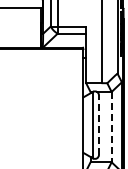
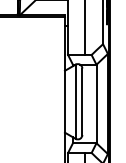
line: (98, 125) -> (81, 102), dashed -> solid
line: (111, 127) -> (96, 104), dashed -> solid

